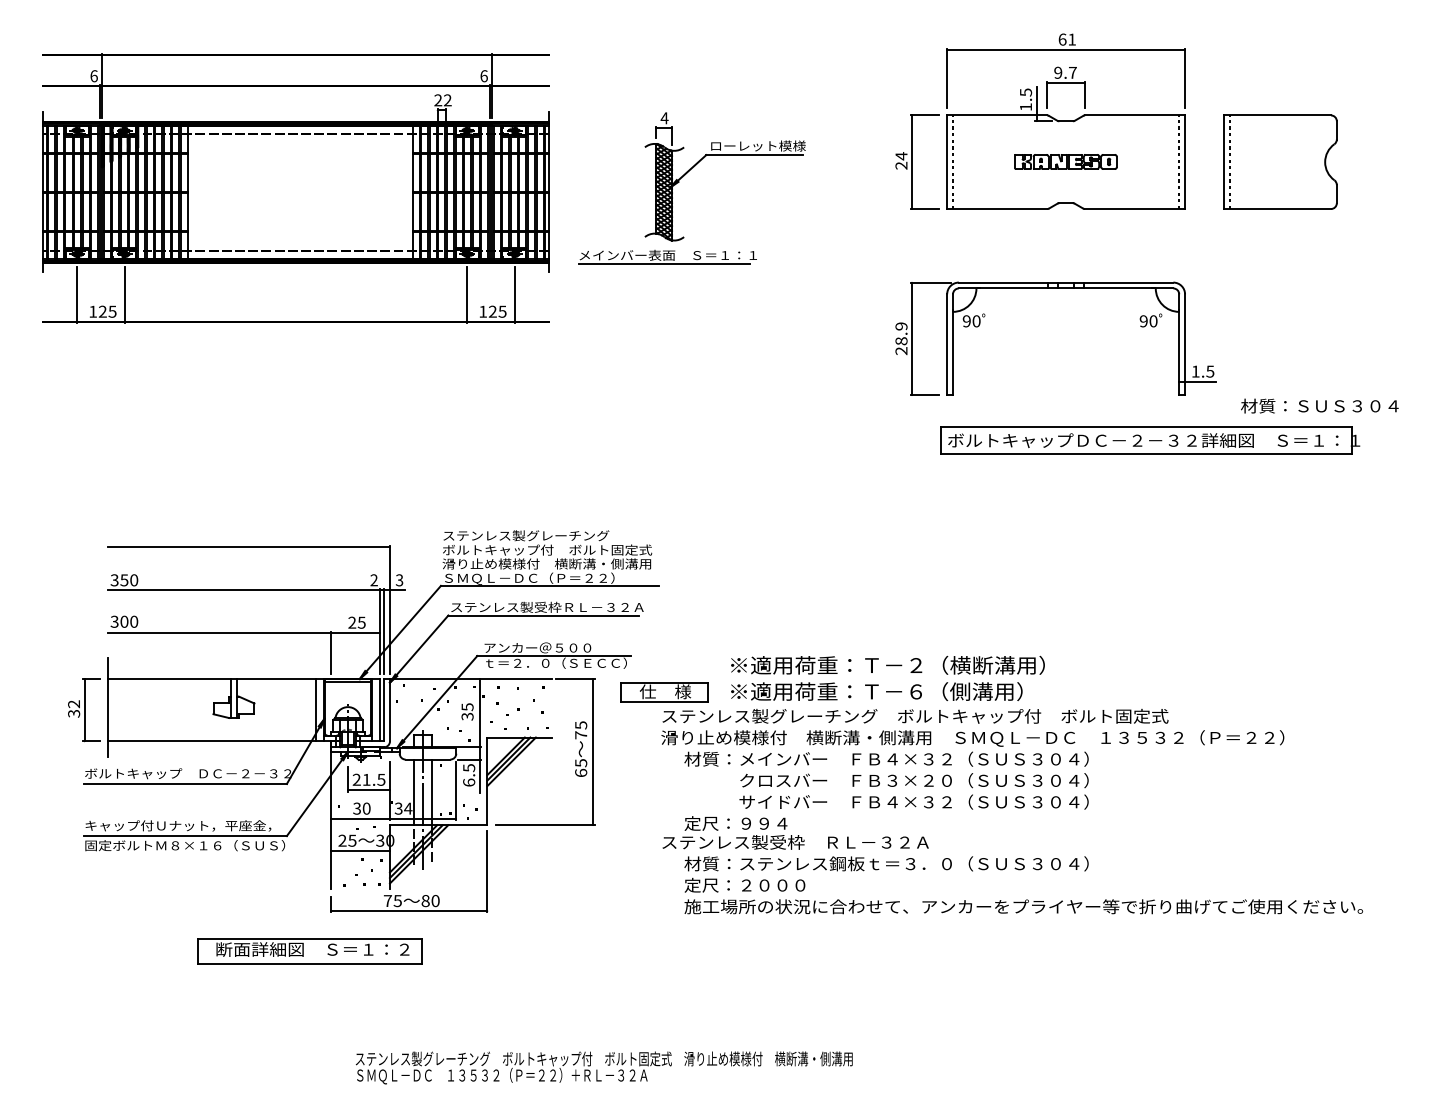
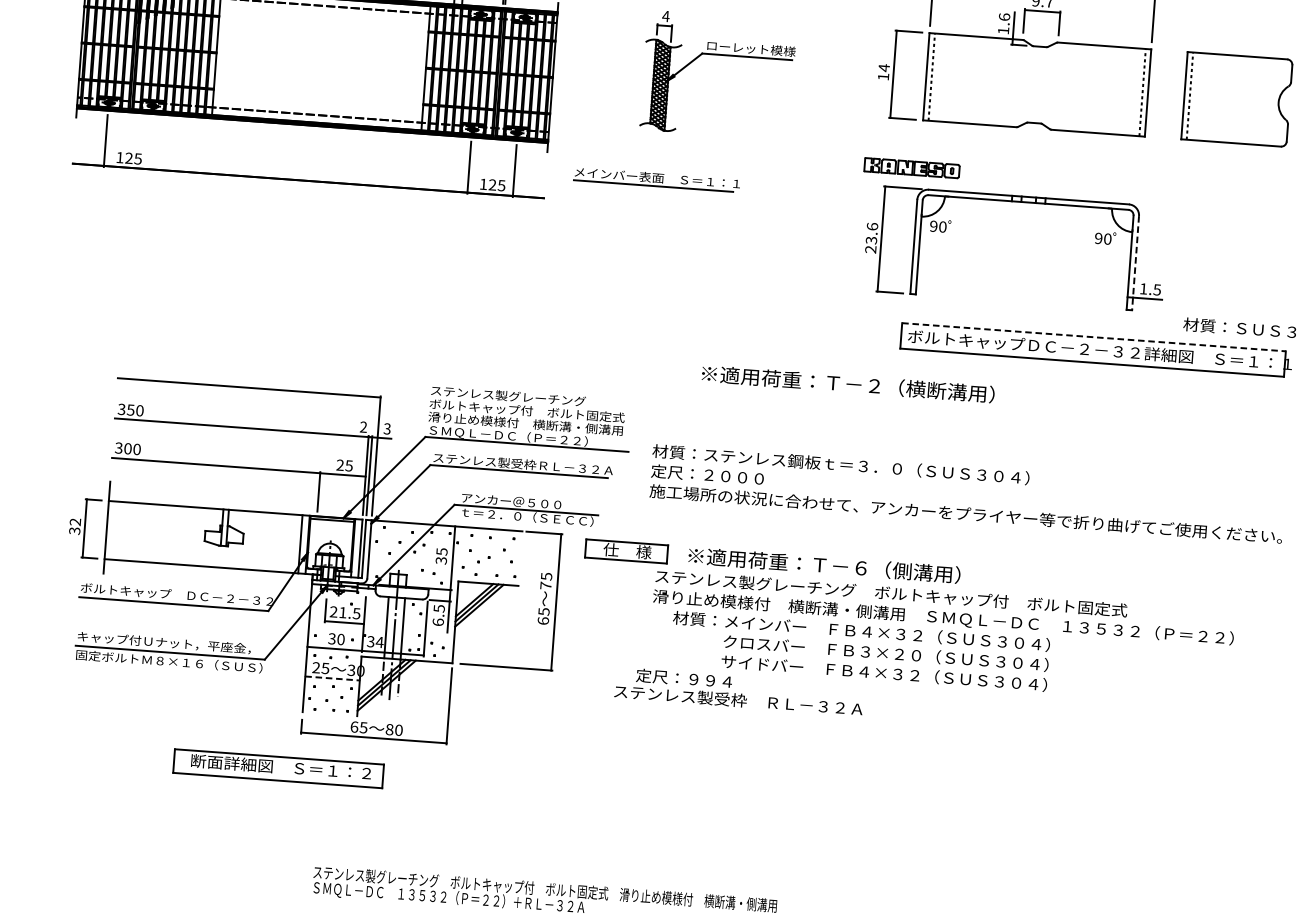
text: (1025, 92) -> (1004, 17), 1.5 -> 1.6
part: (1065, 161) -> (911, 167), moved
text: (901, 165) -> (883, 76), 24 -> 14
part: (667, 257) -> (656, 179), moved
line: (125, 295) -> (151, 144), removed
text: (901, 333) -> (872, 233), 28.9 -> 23.6
line: (1185, 344) -> (1135, 262), solid -> dashed
line: (1146, 427) -> (1093, 337), solid -> dashed
text: (887, 664) -> (847, 383), moved
text: (972, 759) -> (941, 637), moved
line: (361, 850) -> (333, 678), solid -> dashed
text: (1023, 885) -> (967, 494), moved
text: (387, 901) -> (354, 727), 75 -> 65

